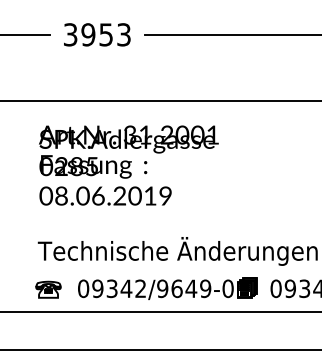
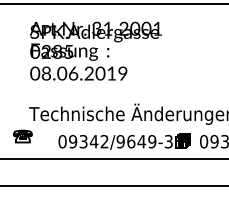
text: (227, 288) -> (168, 141), 09342/9649-0 -> 09342/9649-3
part: (48, 289) -> (22, 136), moved

